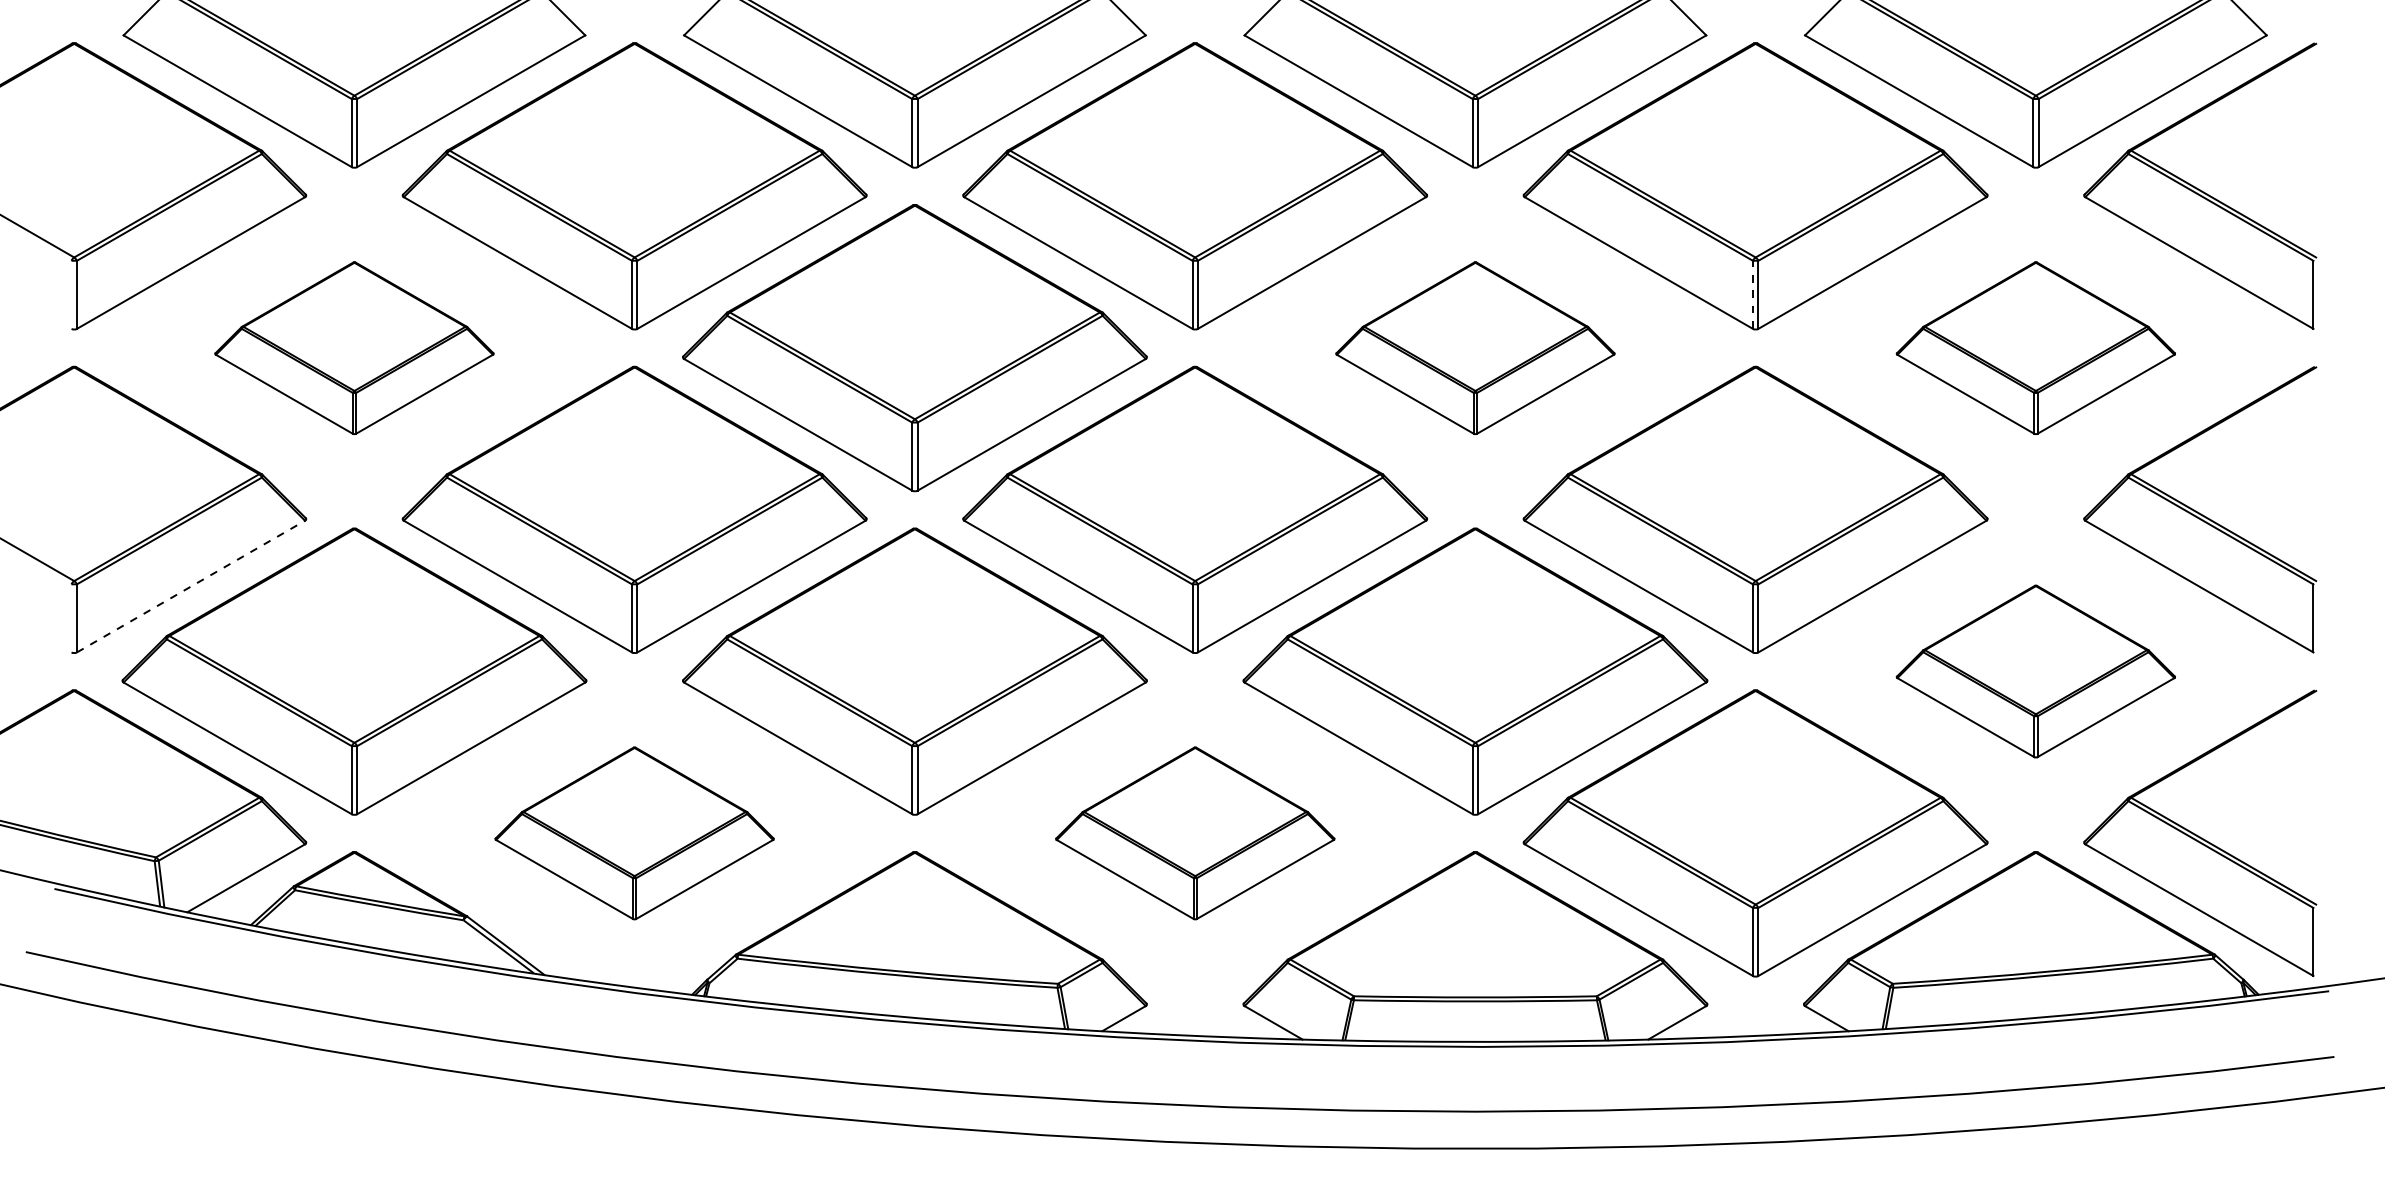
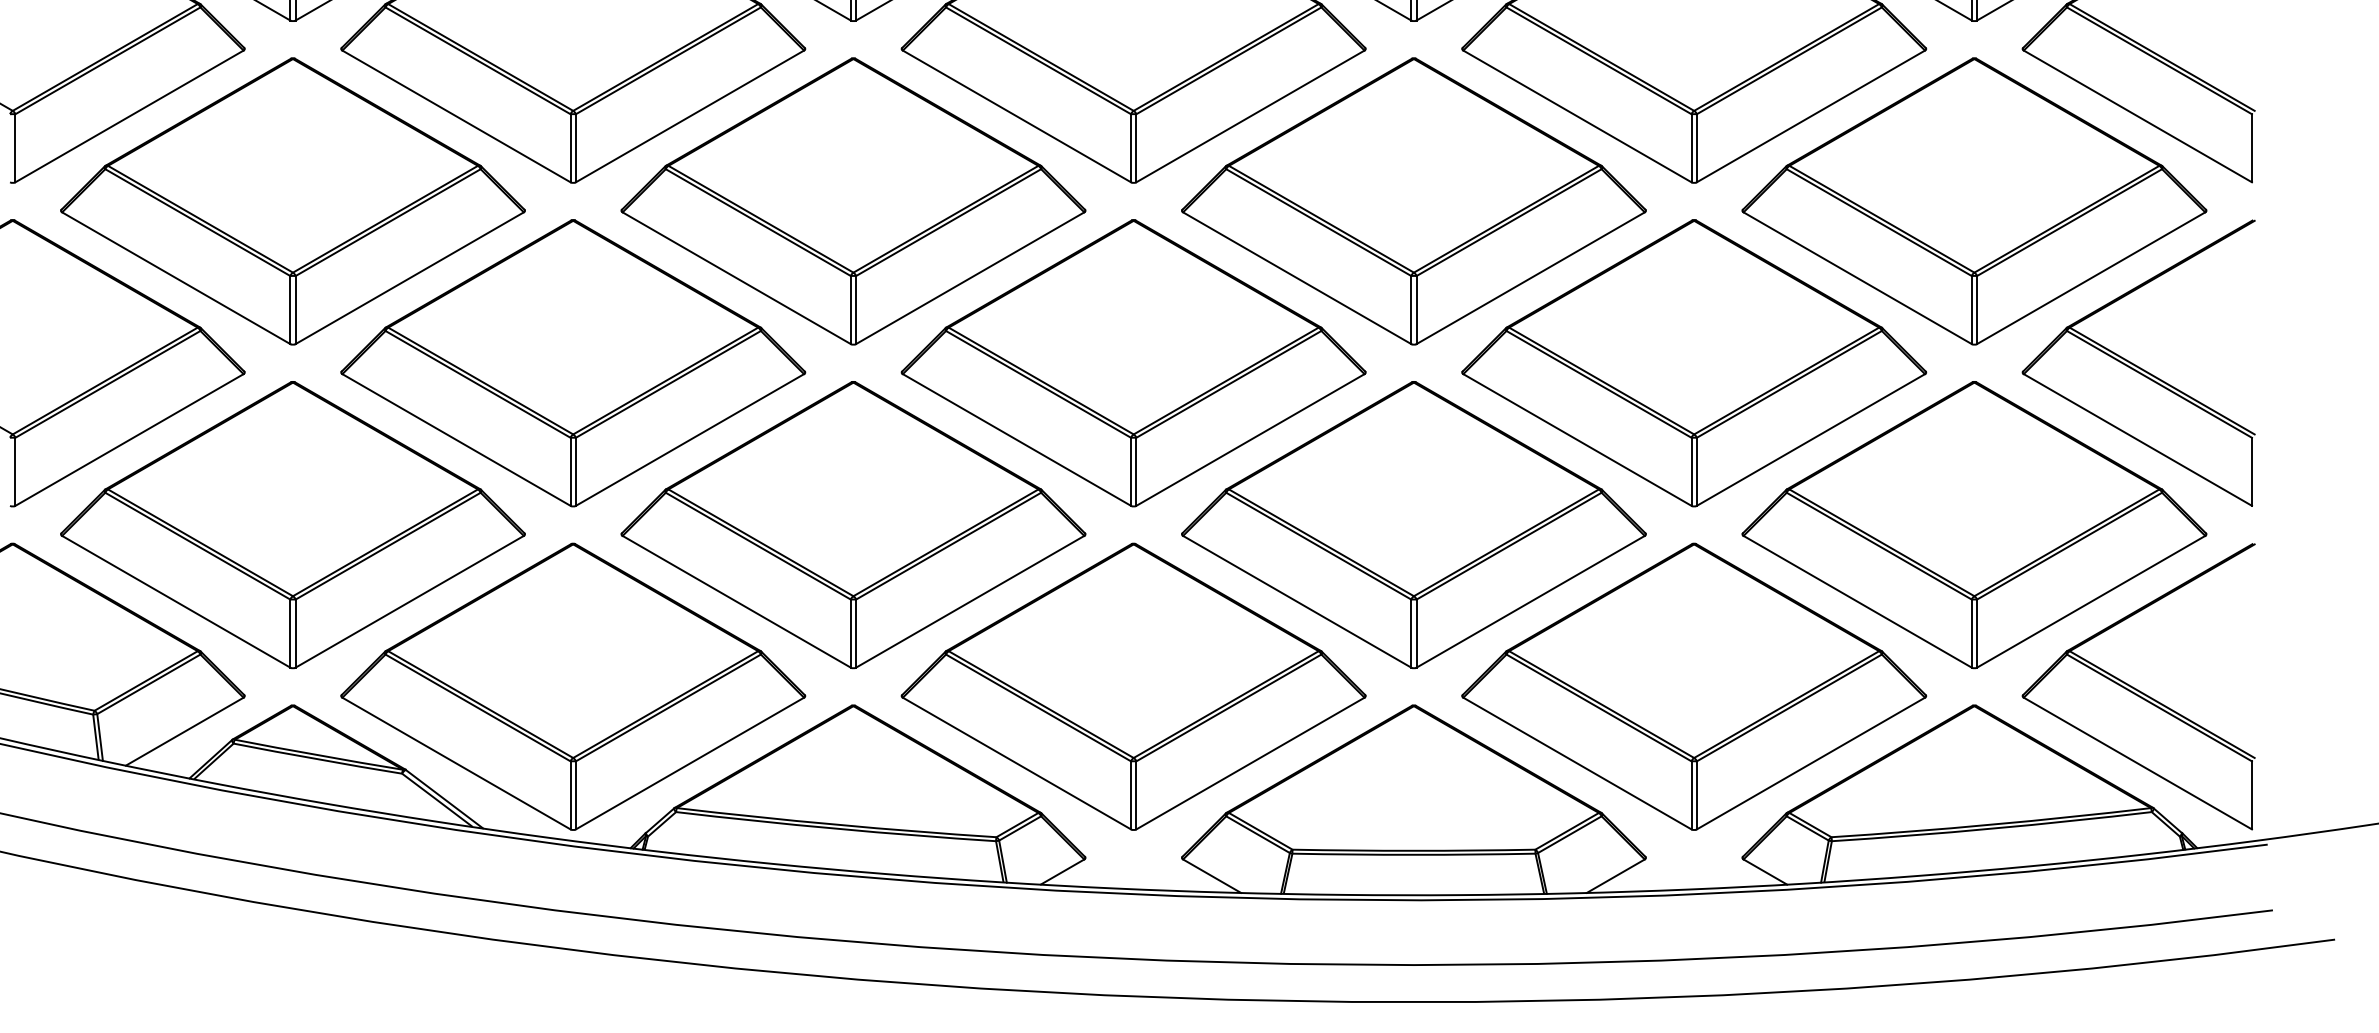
line: (1752, 294) -> (1691, 147), dashed -> solid
part: (354, 348) -> (293, 201), size x1.67
part: (1475, 348) -> (1414, 201), size x1.67
part: (2035, 348) -> (1974, 201), size x1.67
line: (191, 586) -> (130, 439), dashed -> solid
part: (2035, 671) -> (1974, 524), size x1.67
part: (634, 833) -> (573, 686), size x1.67
part: (1195, 833) -> (1134, 686), size x1.67

